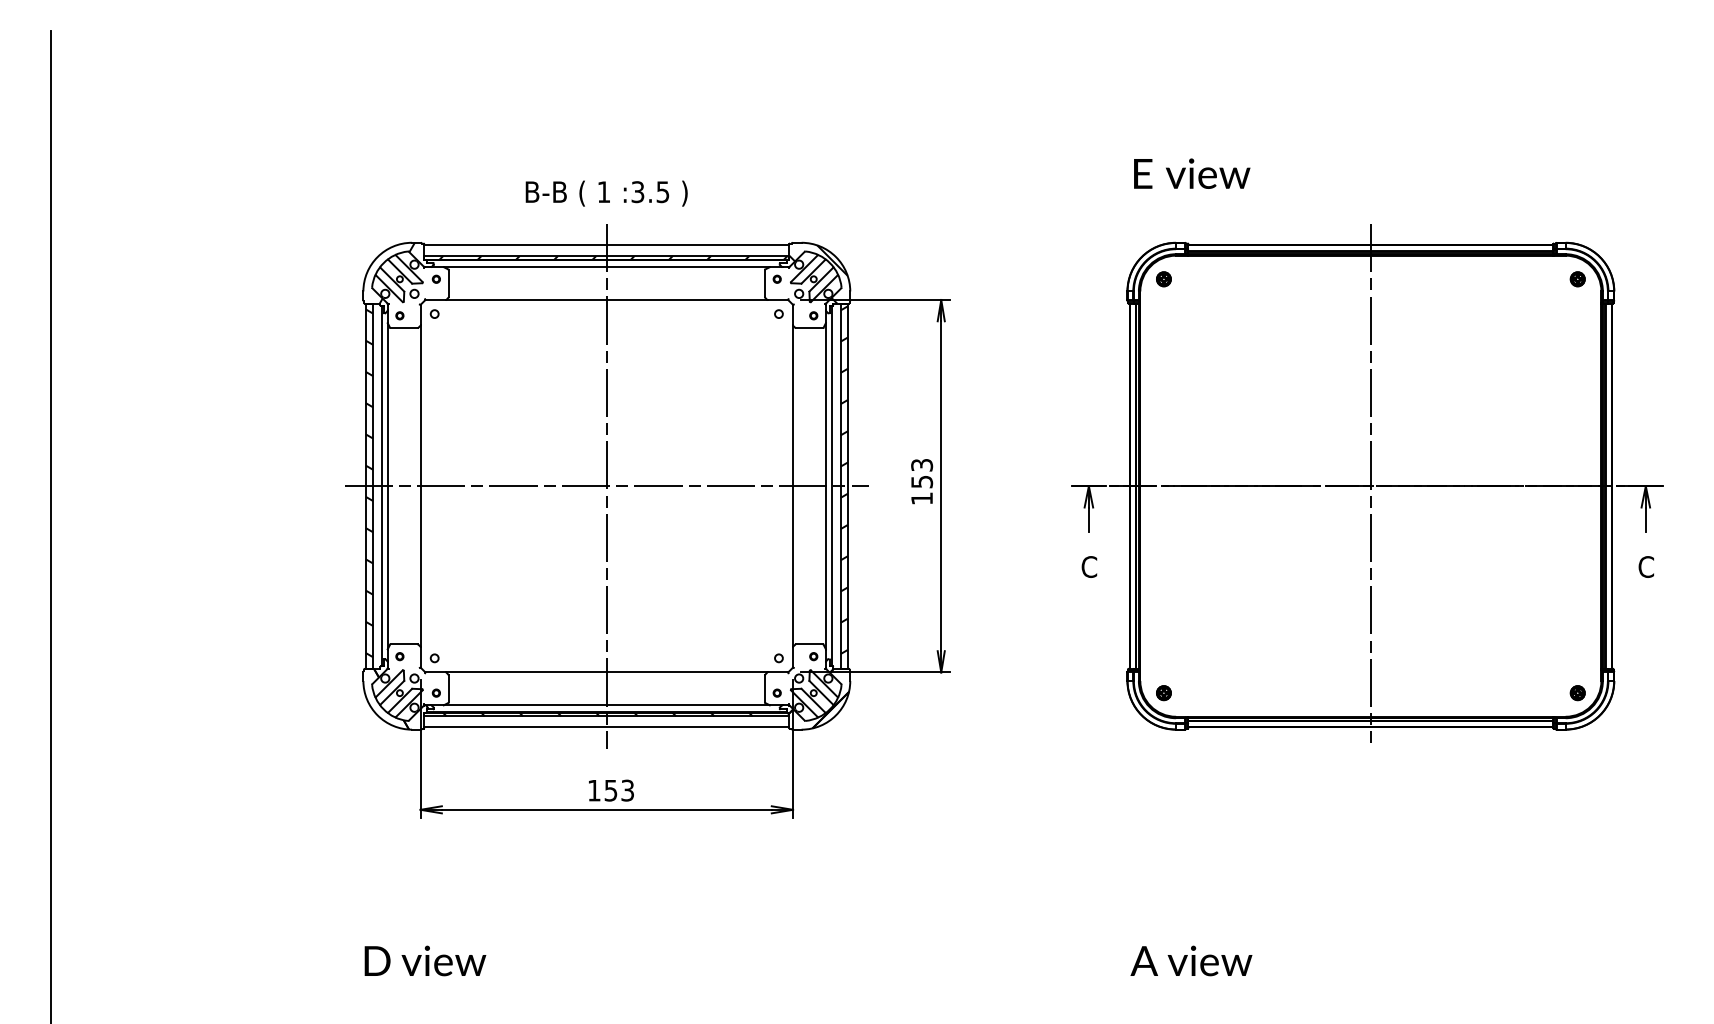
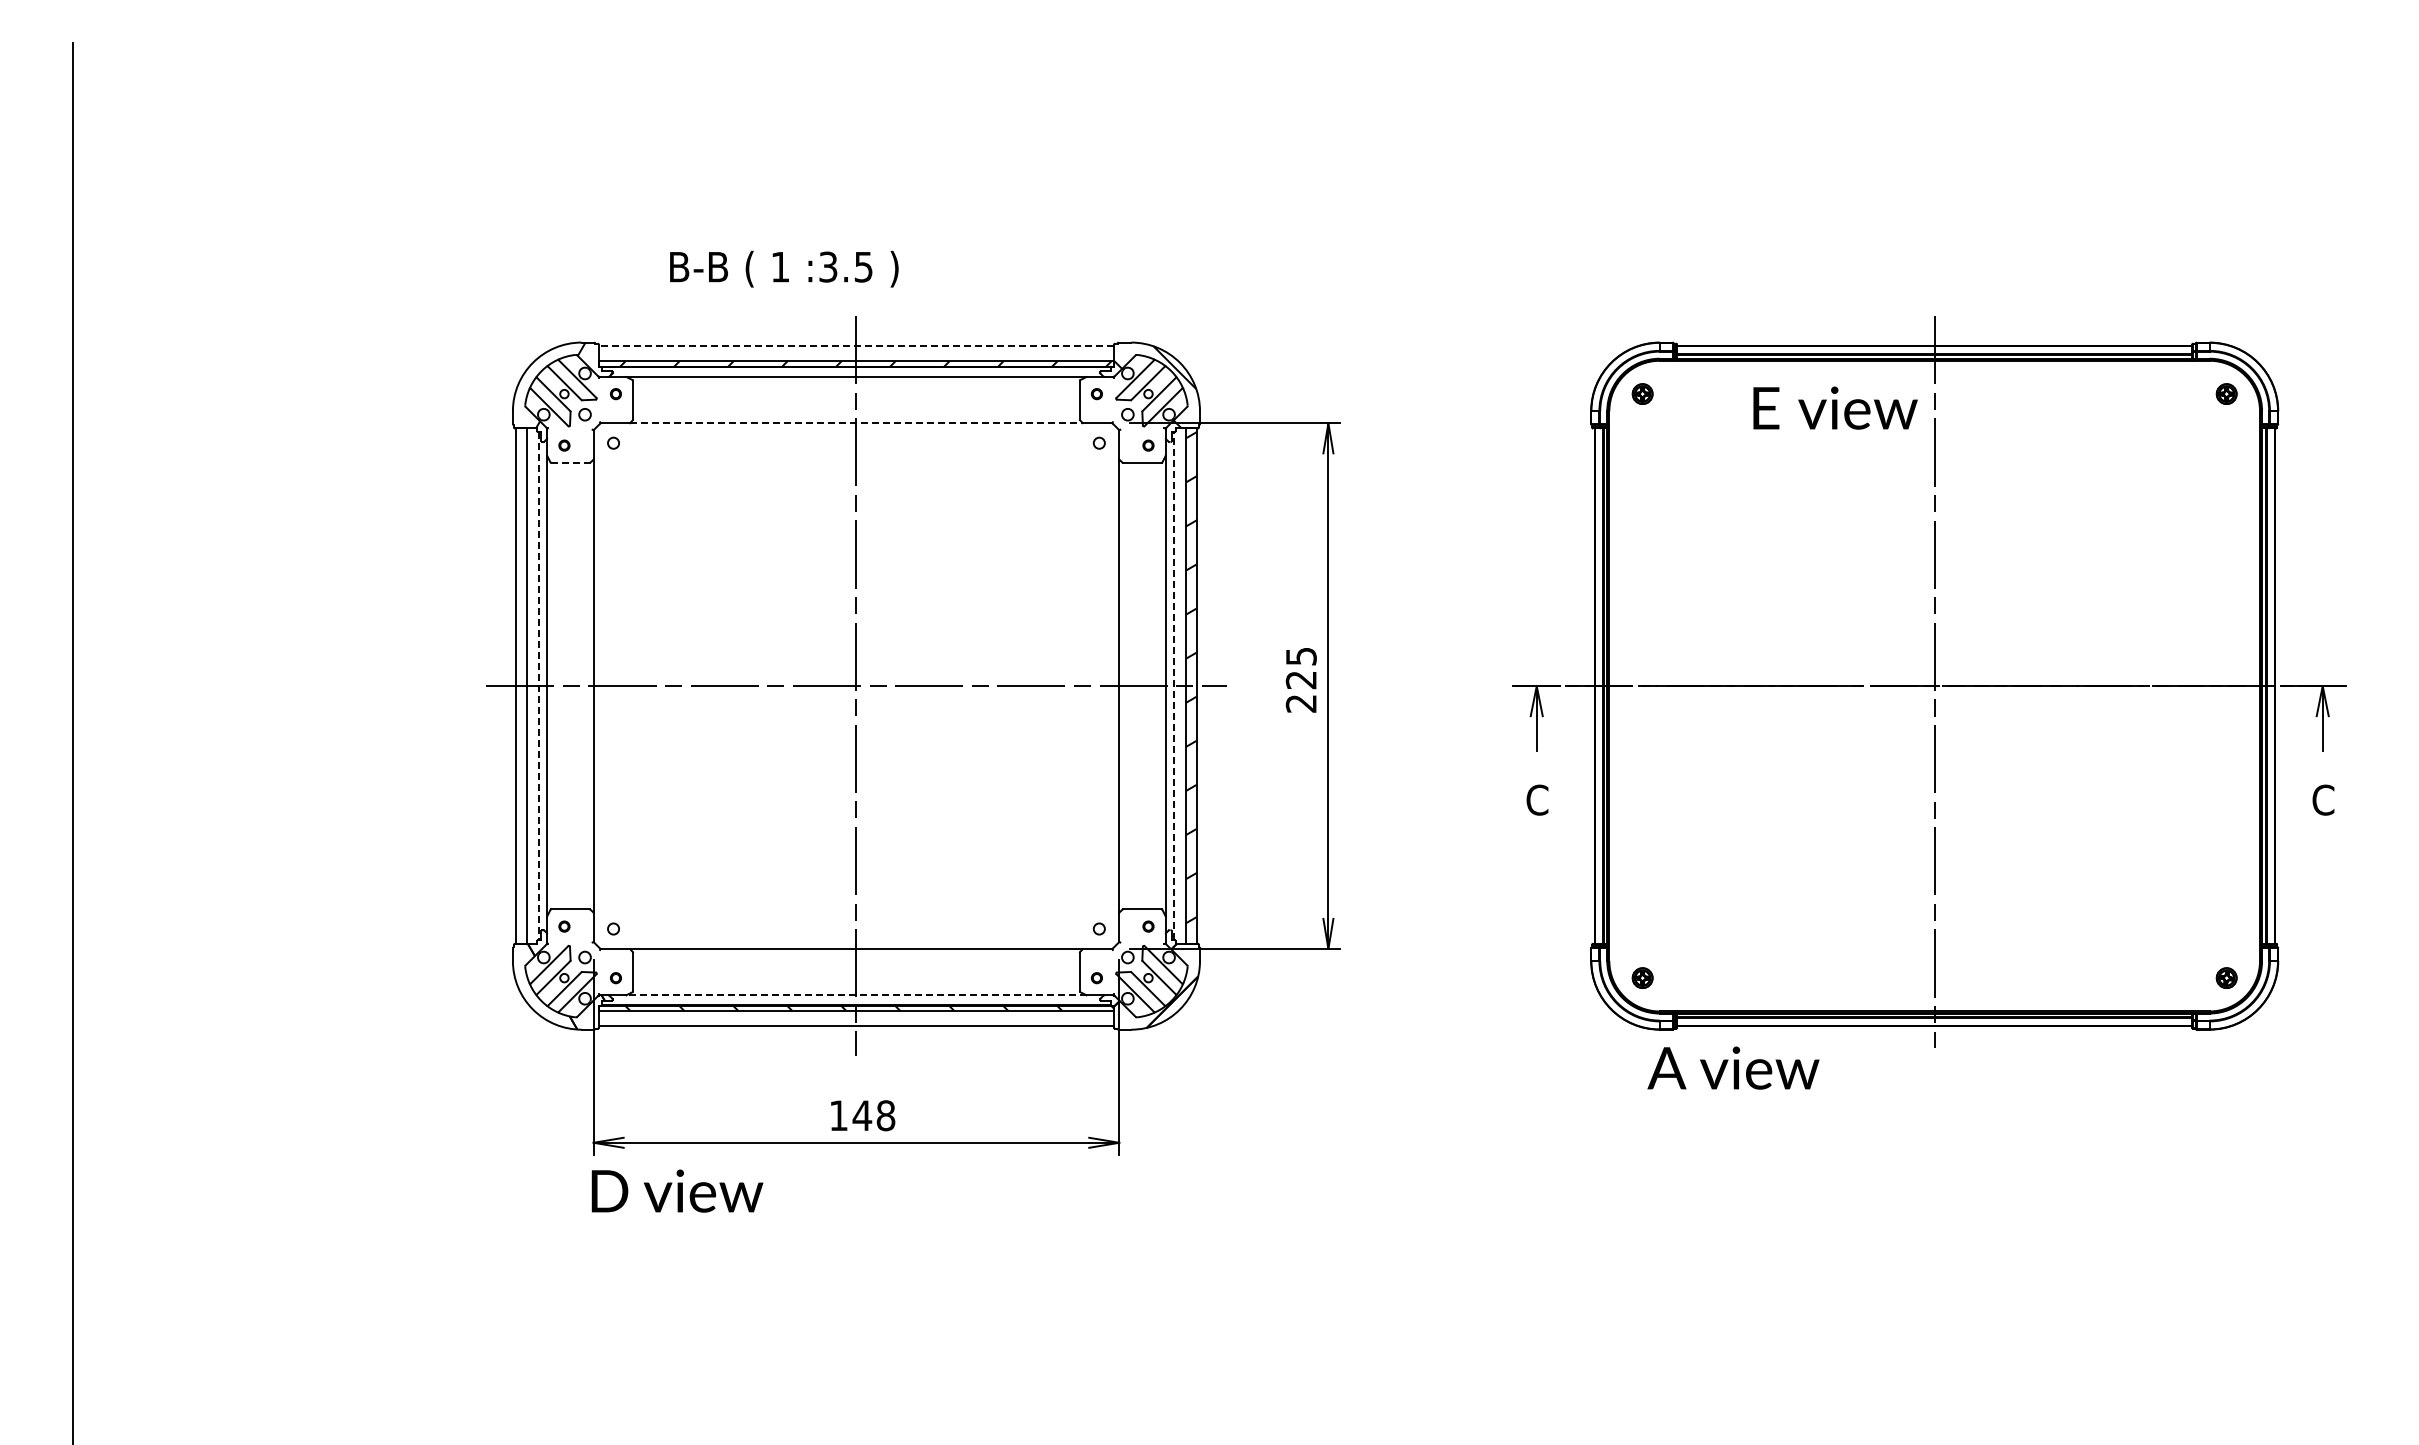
text: (1192, 173) -> (1835, 407), moved
text: (606, 193) -> (784, 268), moved
line: (606, 245) -> (856, 346), solid -> dashed
line: (606, 300) -> (856, 423), solid -> dashed
line: (404, 327) -> (571, 462), solid -> dashed
text: (921, 481) -> (1300, 679), 153 -> 225
hatch: (369, 482) -> (521, 681), removed
line: (832, 485) -> (1174, 685), solid -> dashed
line: (381, 486) -> (538, 686), solid -> dashed
line: (606, 705) -> (855, 995), solid -> dashed
text: (618, 790) -> (873, 1115), 153 -> 148
text: (425, 960) -> (677, 1190), moved
text: (1191, 960) -> (1733, 1067), moved

